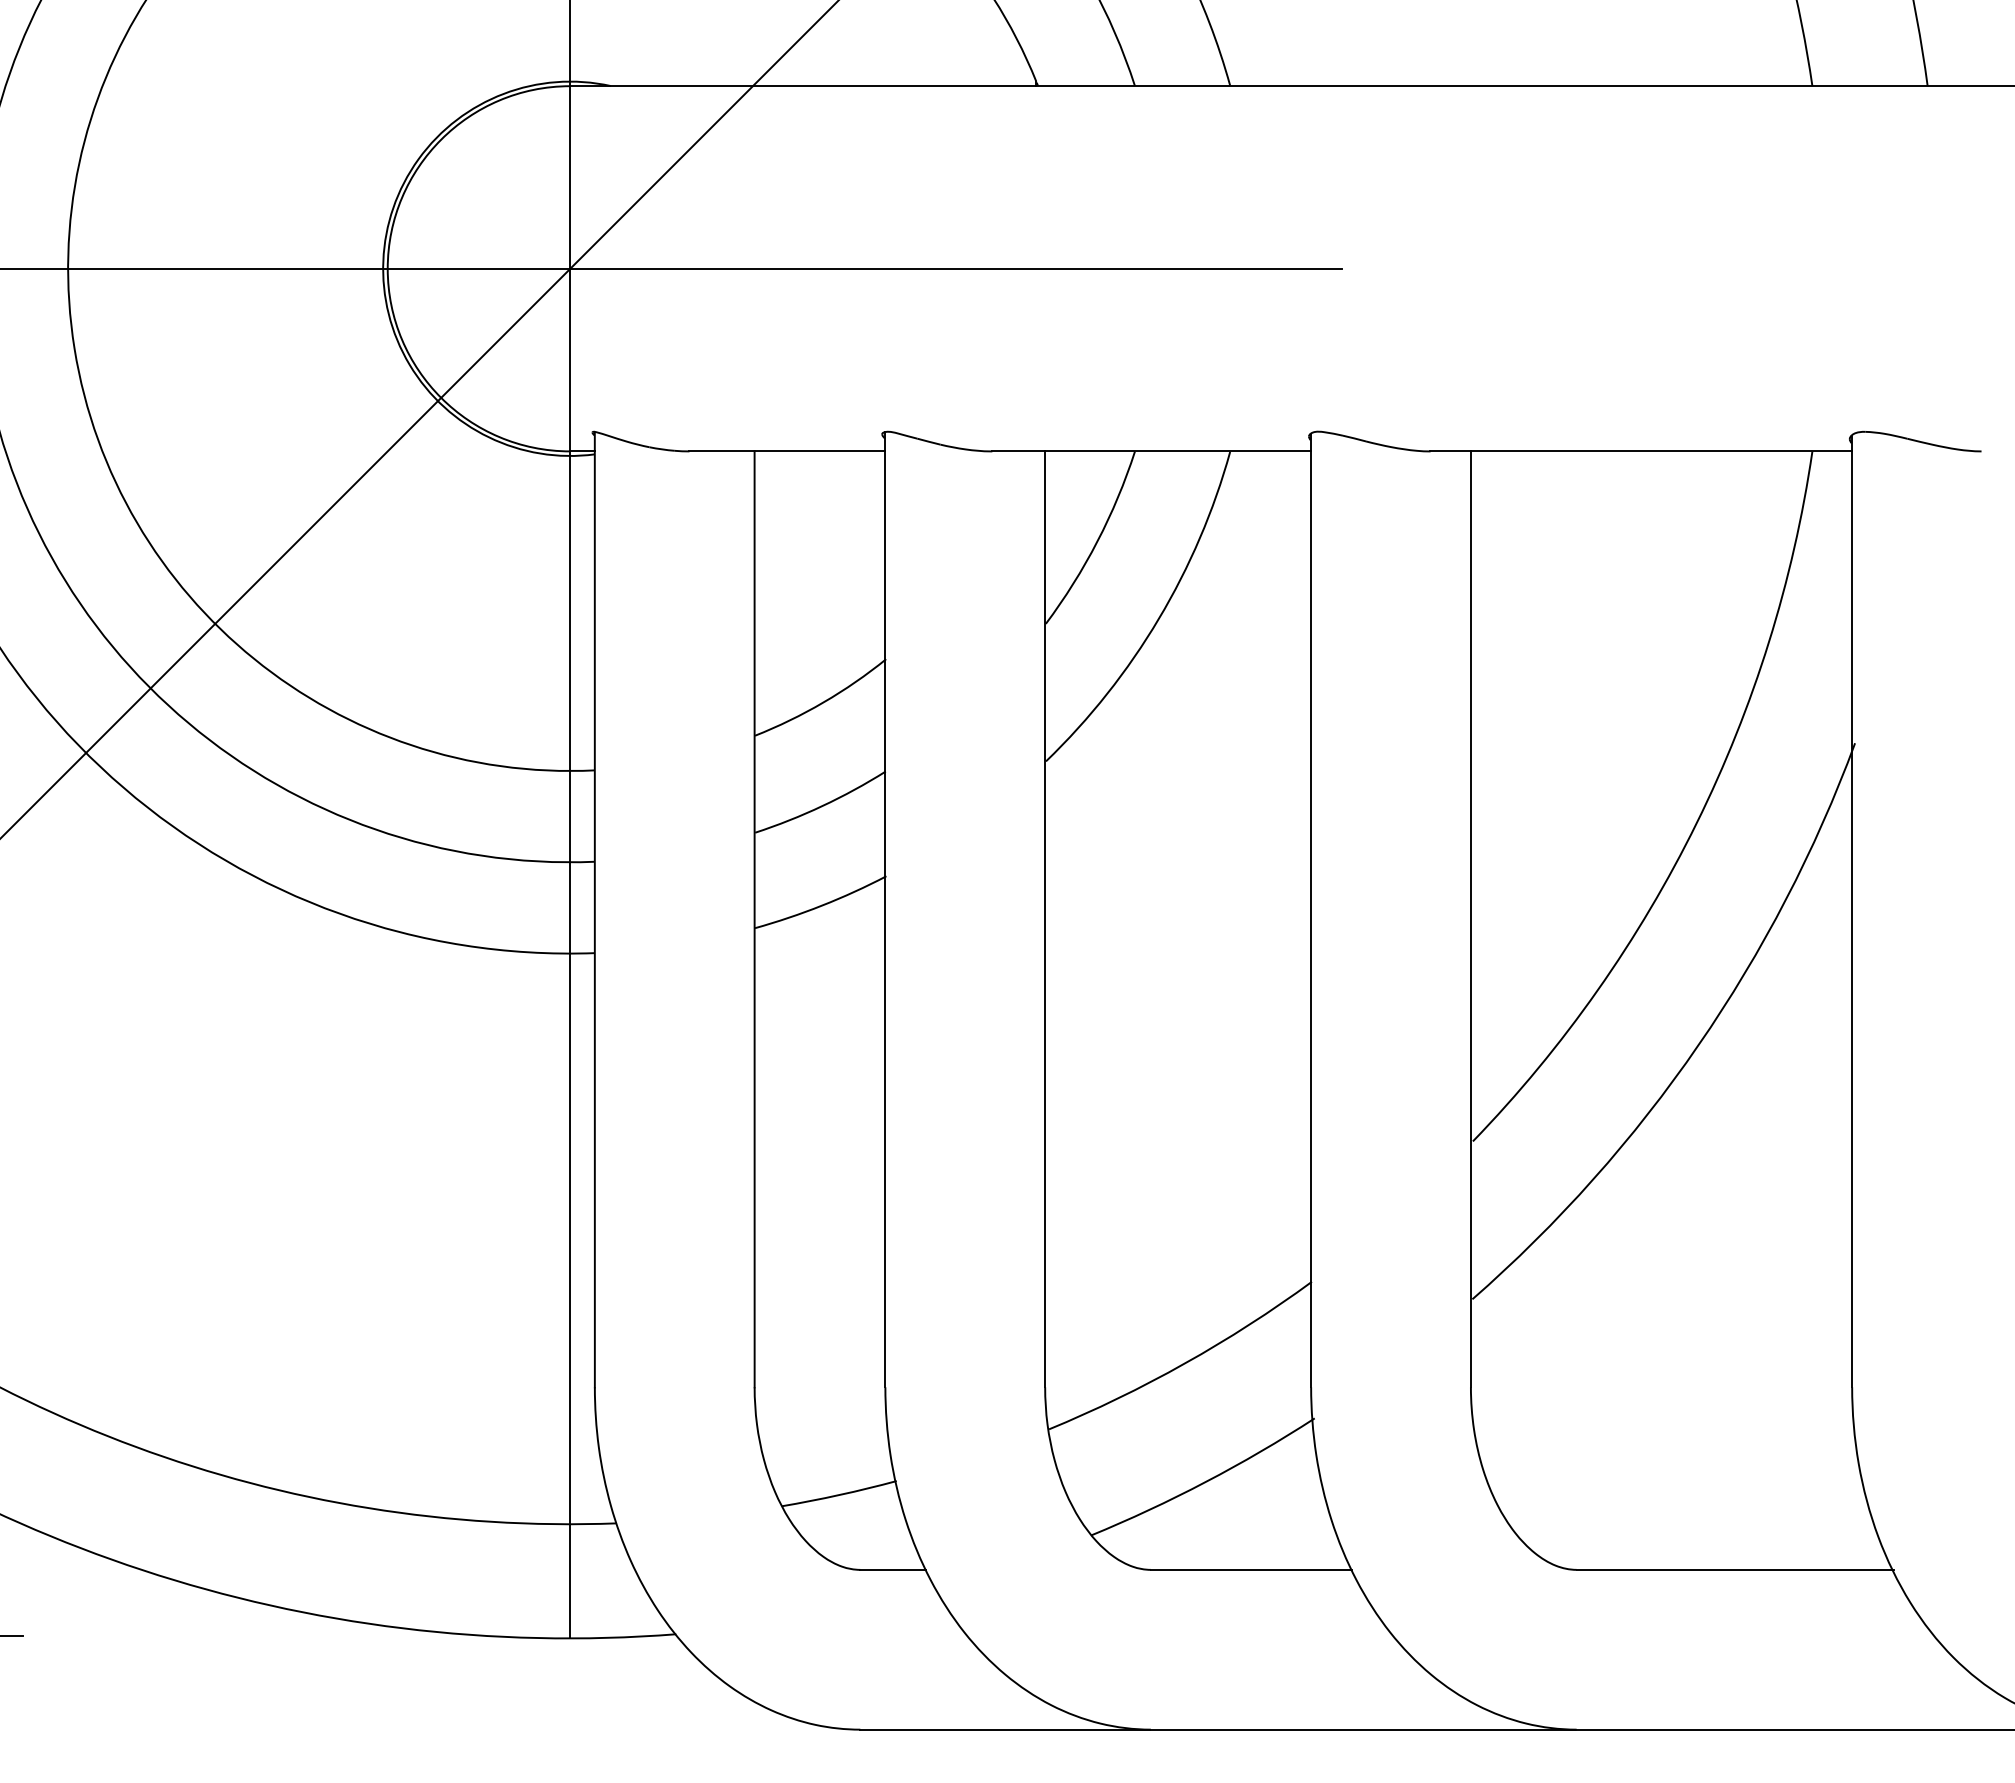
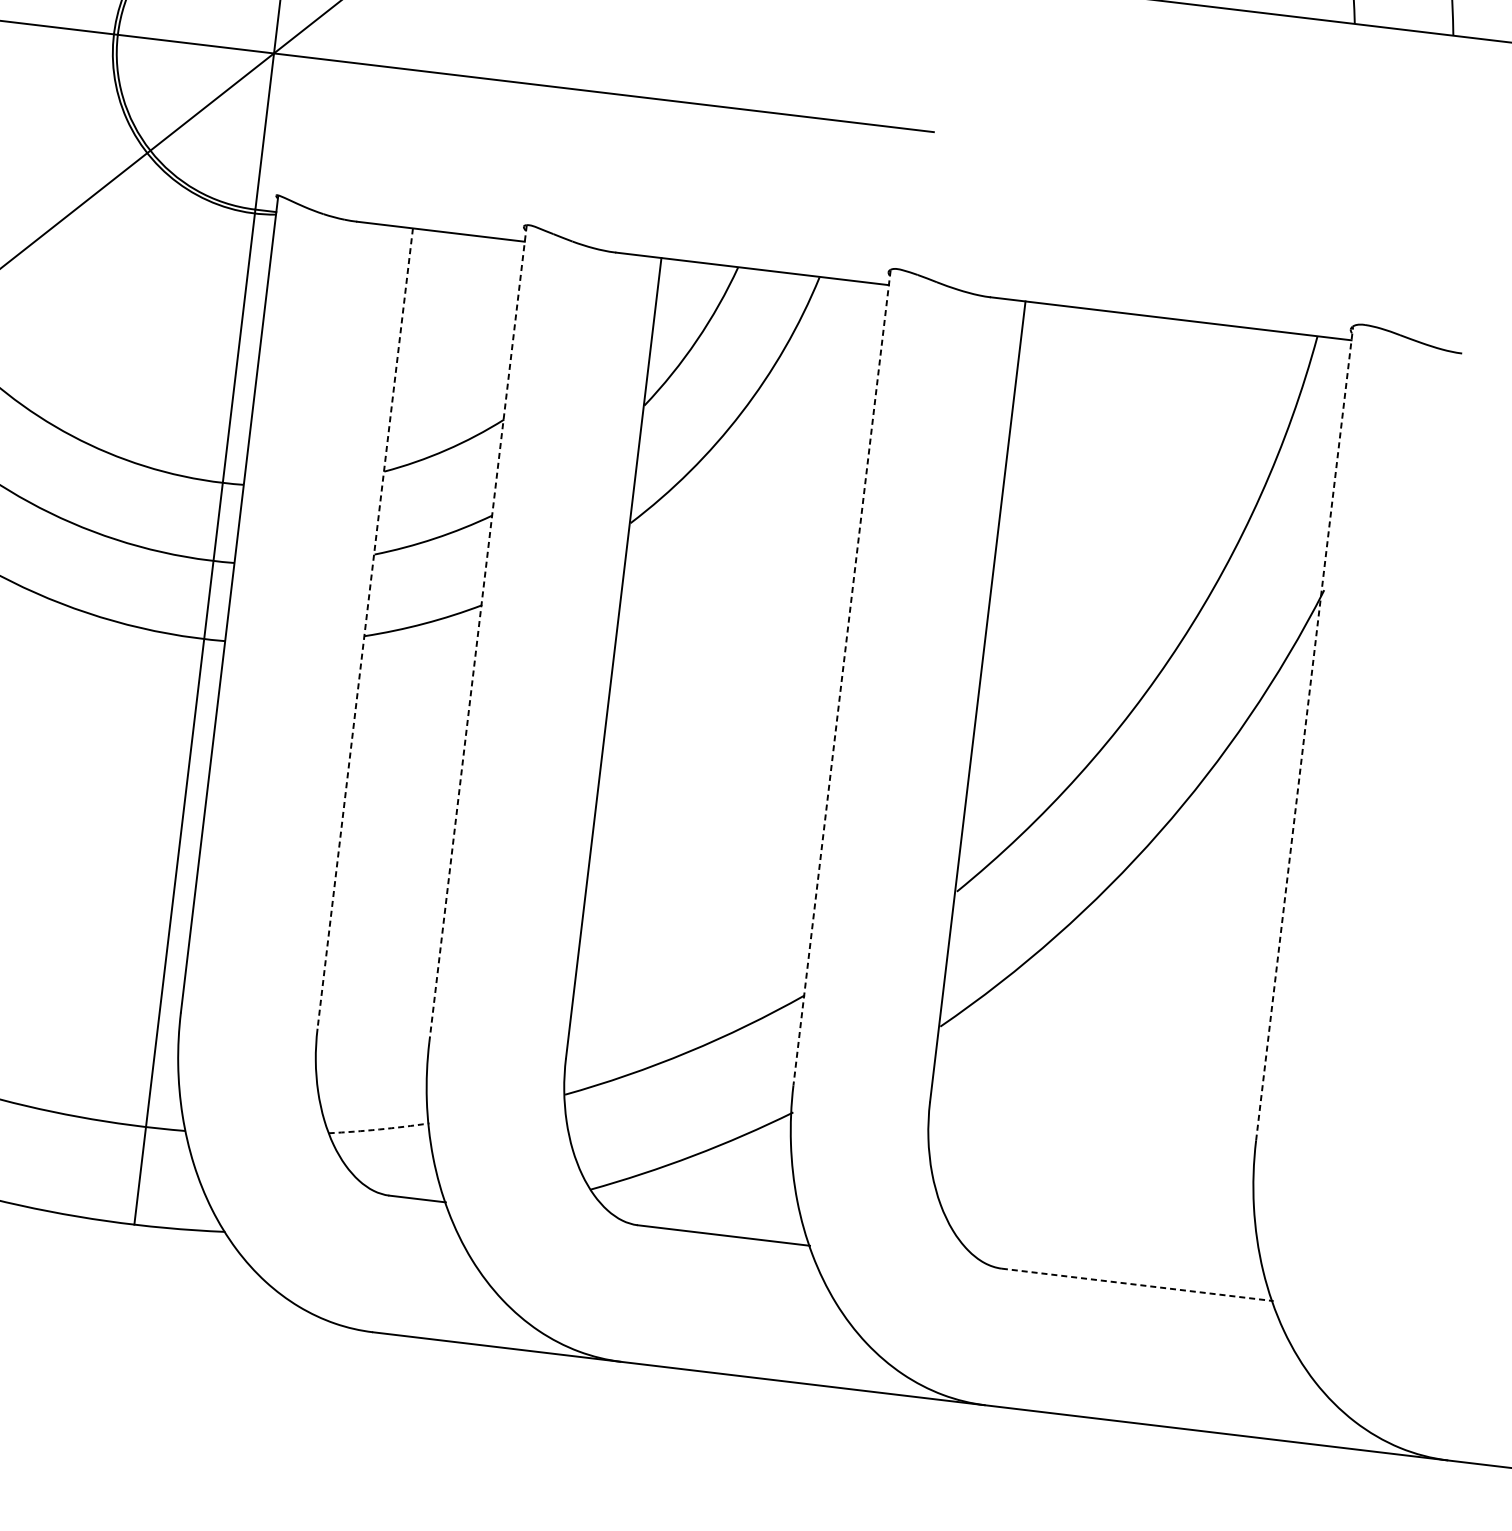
line: (885, 910) -> (478, 634), solid -> dashed
line: (1311, 911) -> (842, 678), solid -> dashed
line: (1852, 911) -> (1304, 733), solid -> dashed
line: (754, 919) -> (365, 628), solid -> dashed
arc: (839, 1495) -> (379, 1129), solid -> dashed
line: (1735, 1569) -> (1137, 1284), solid -> dashed

